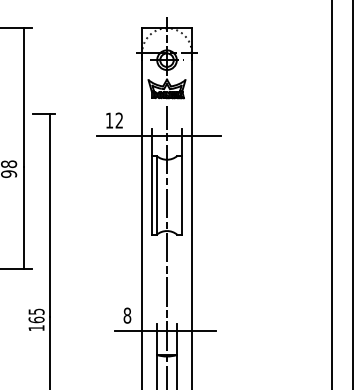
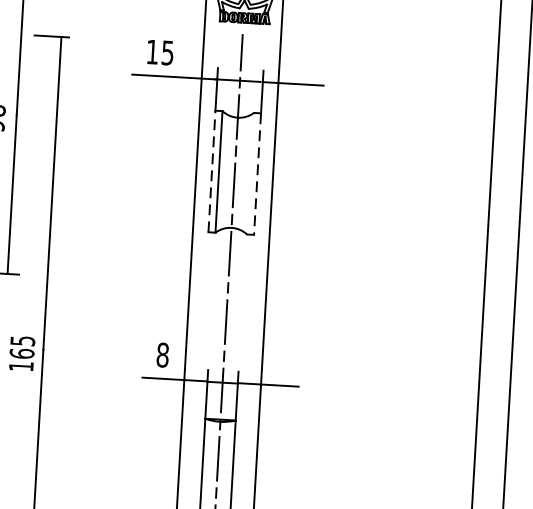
text: (118, 120) -> (166, 52), 12 -> 15
line: (152, 194) -> (212, 170), solid -> dashed
line: (181, 195) -> (257, 174), solid -> dashed

